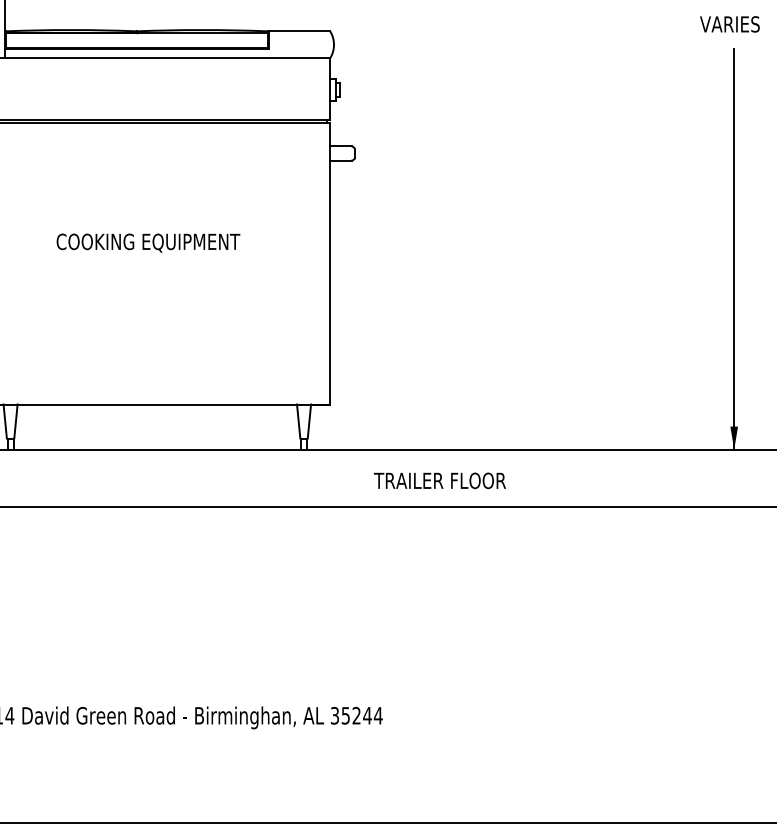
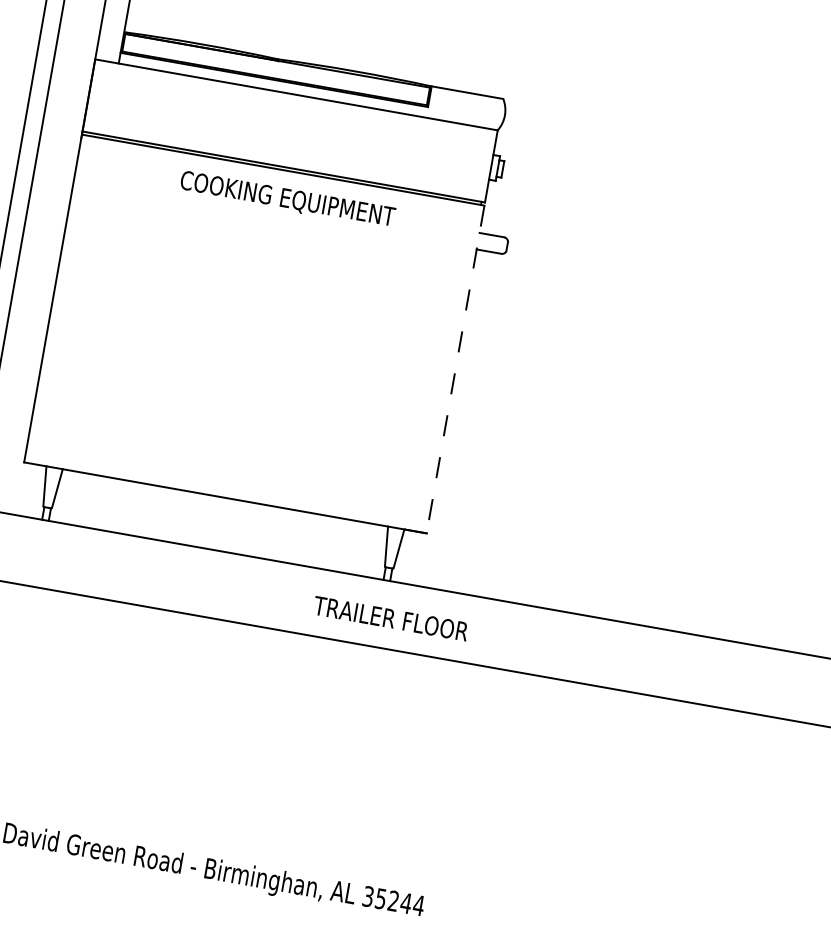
text: (148, 242) -> (287, 199), moved
line: (330, 263) -> (455, 369), solid -> dashed
text: (439, 480) -> (390, 618), moved

